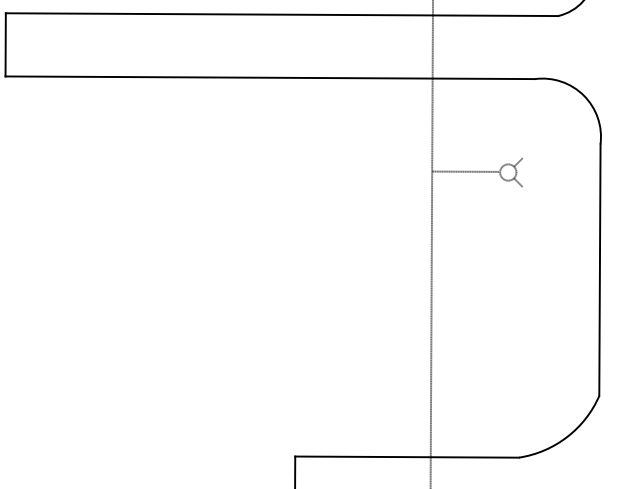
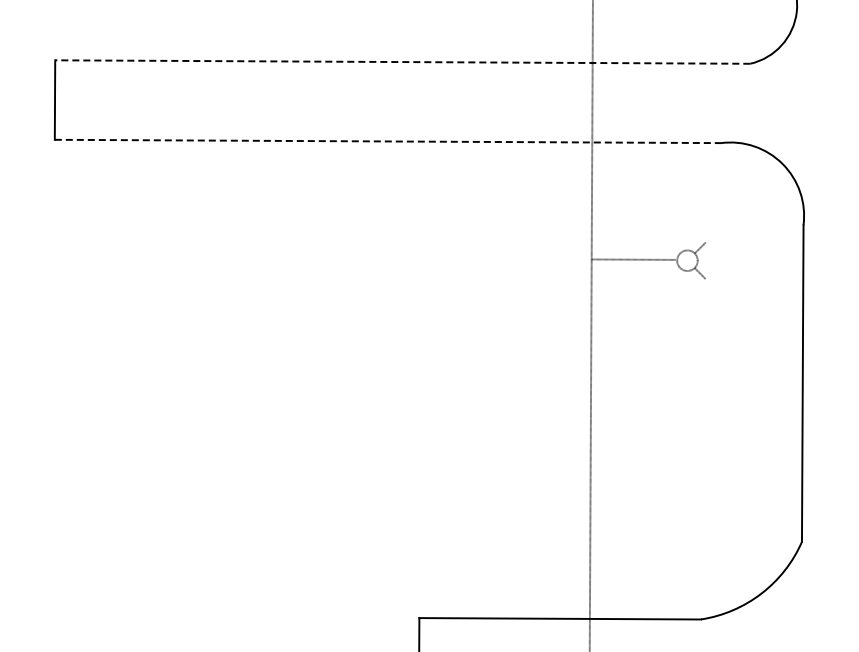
line: (281, 15) -> (402, 62), solid -> dashed
line: (270, 77) -> (388, 141), solid -> dashed

